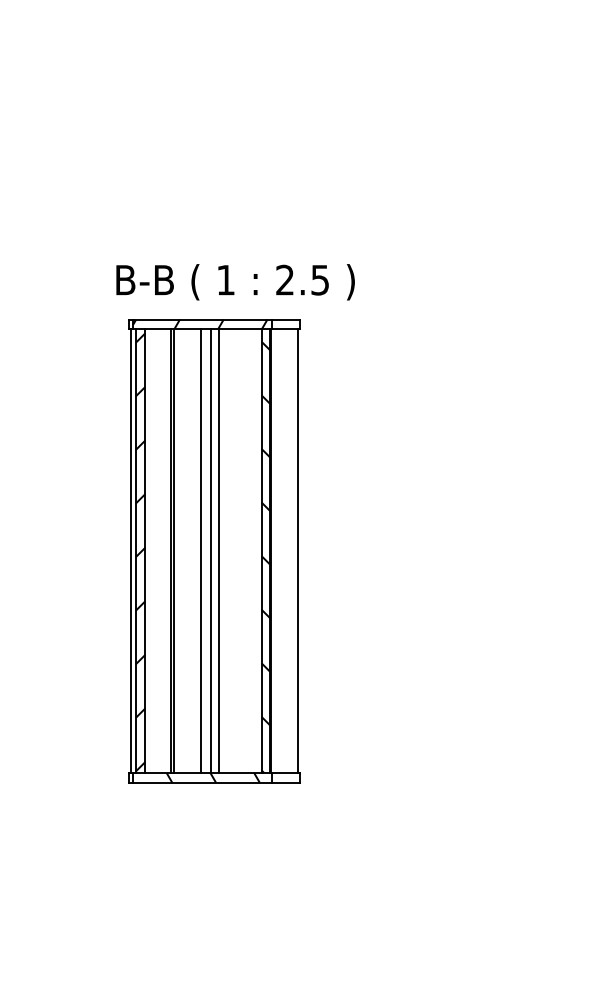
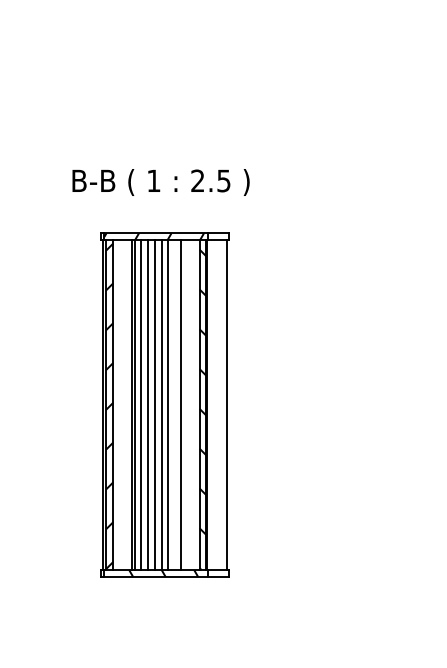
text: (235, 282) -> (161, 182), moved
line: (183, 551) -> (141, 405), added
line: (192, 551) -> (148, 405), added
line: (236, 551) -> (181, 405), added

